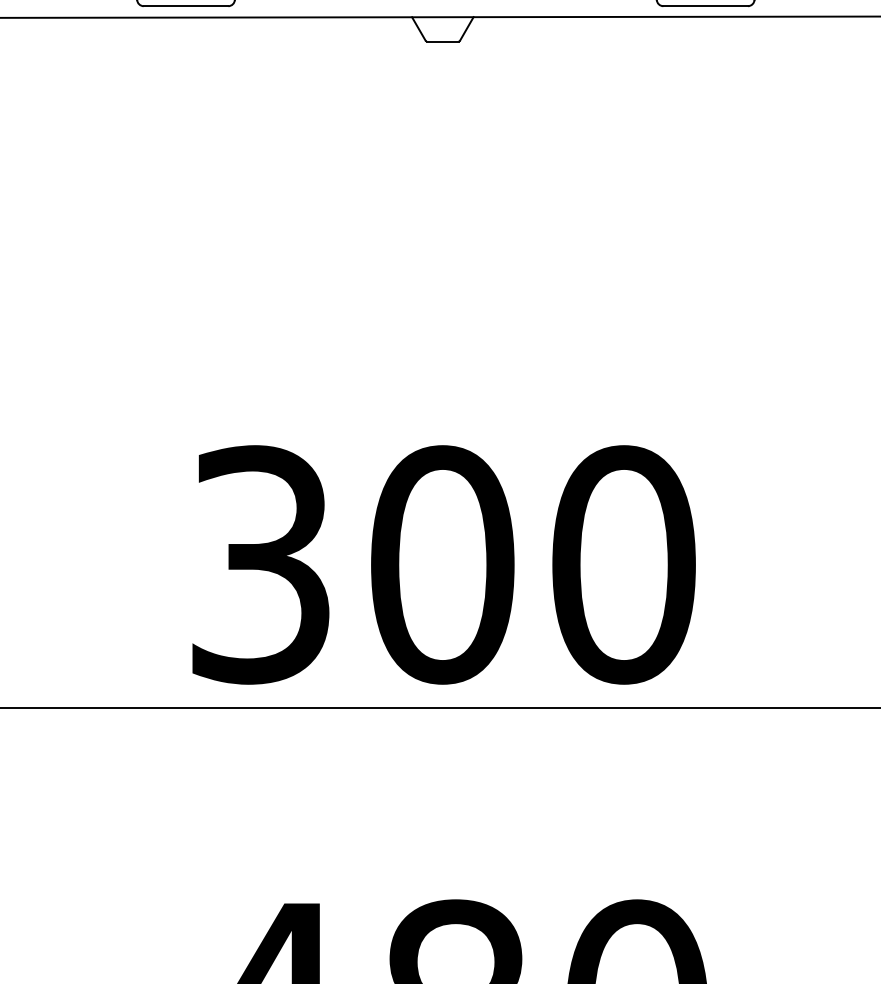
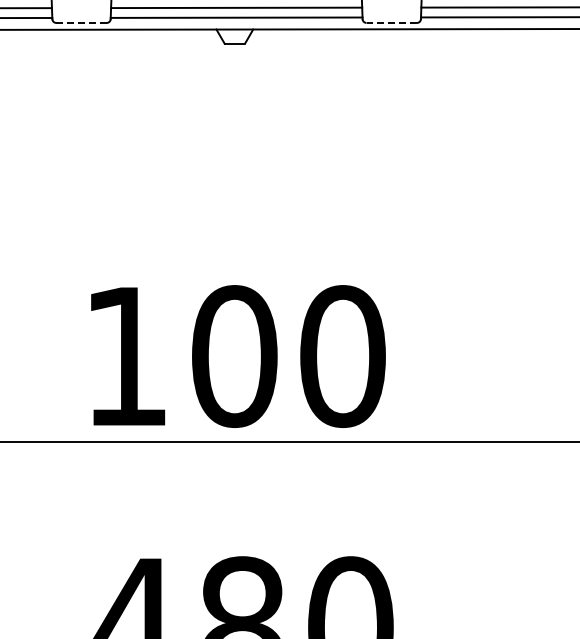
line: (185, 5) -> (81, 22), solid -> dashed
line: (705, 5) -> (391, 22), solid -> dashed
text: (261, 564) -> (126, 356), 300 -> 100

